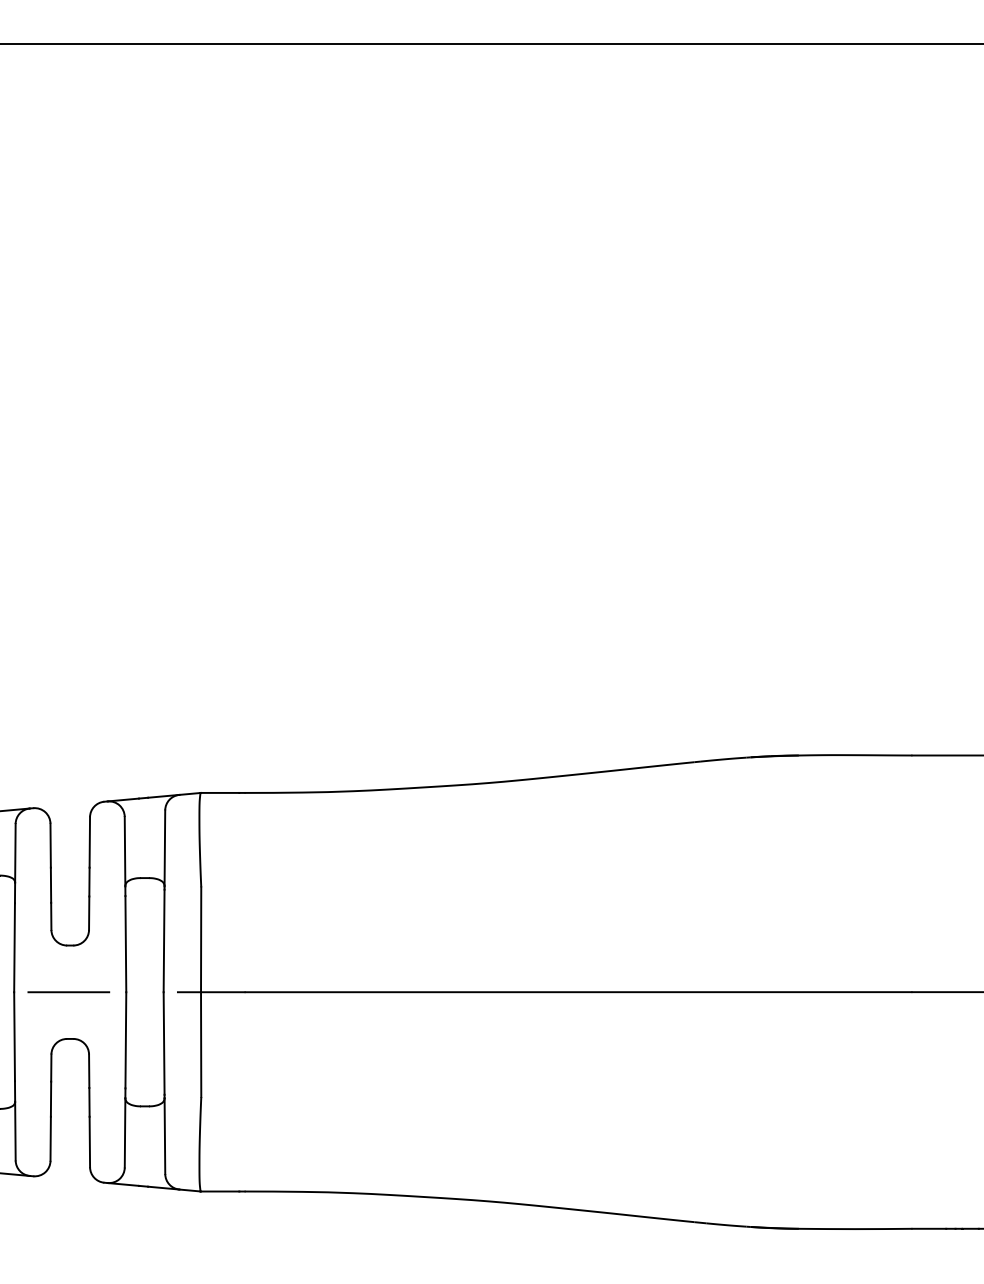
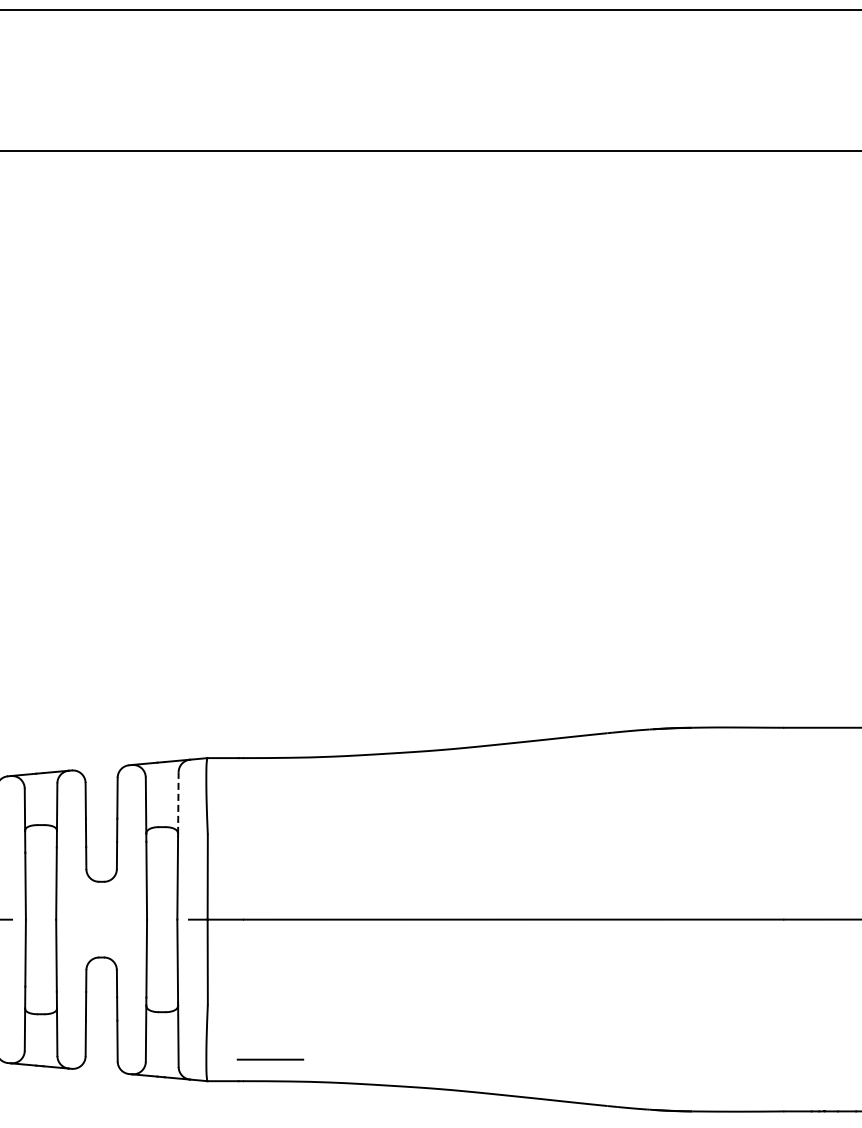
line: (165, 848) -> (178, 803), solid -> dashed
line: (68, 992) -> (270, 1059), moved

